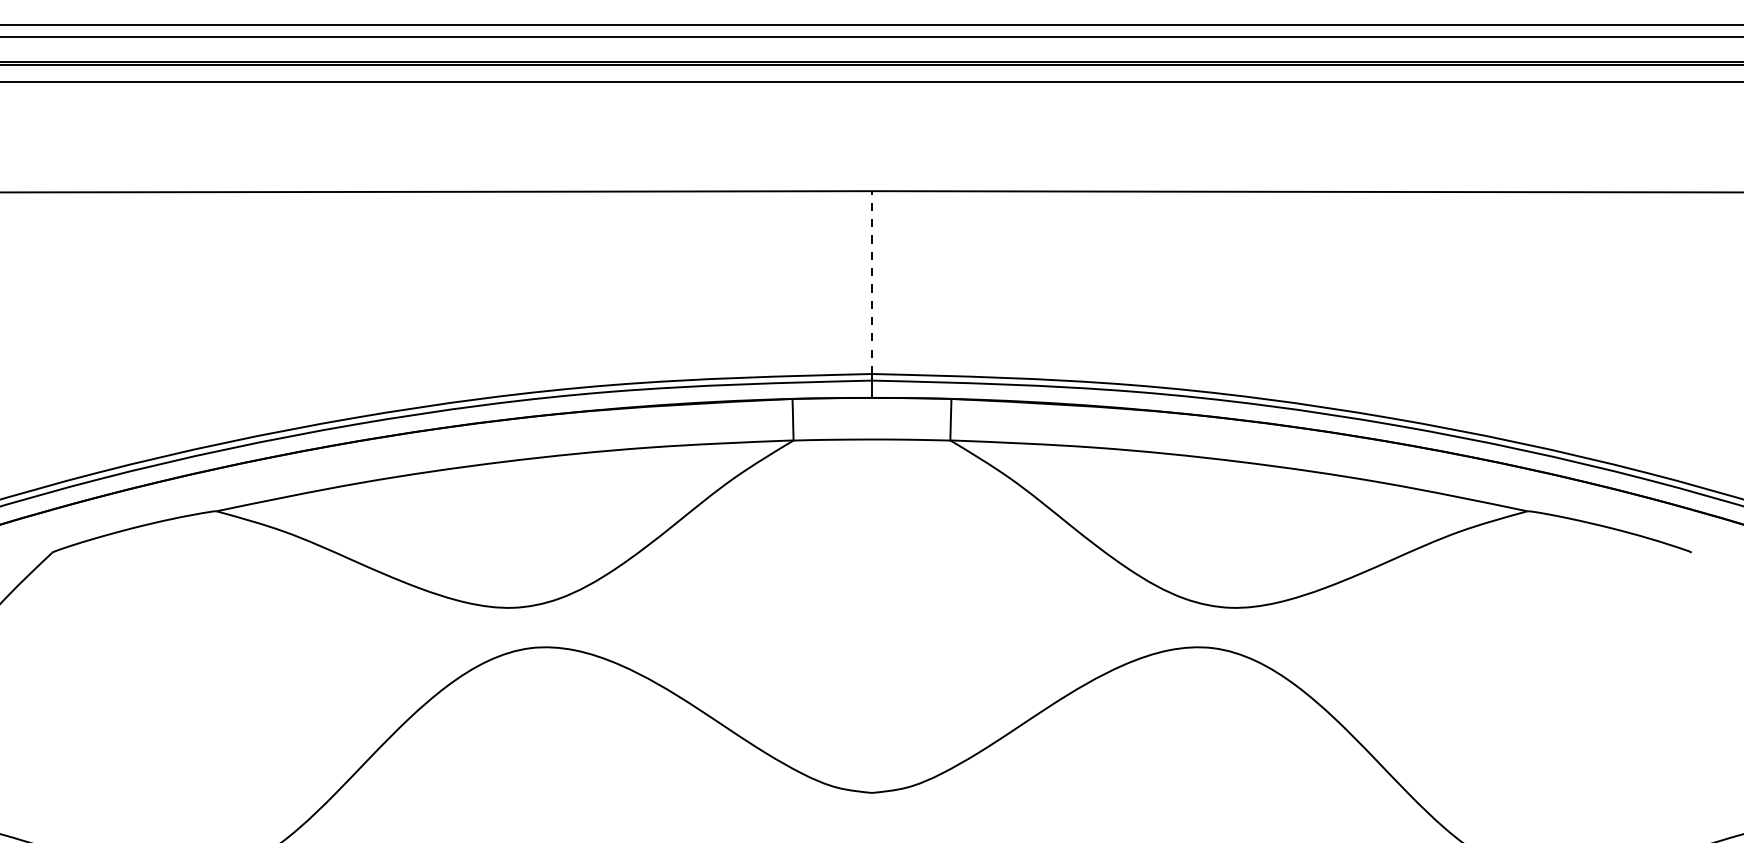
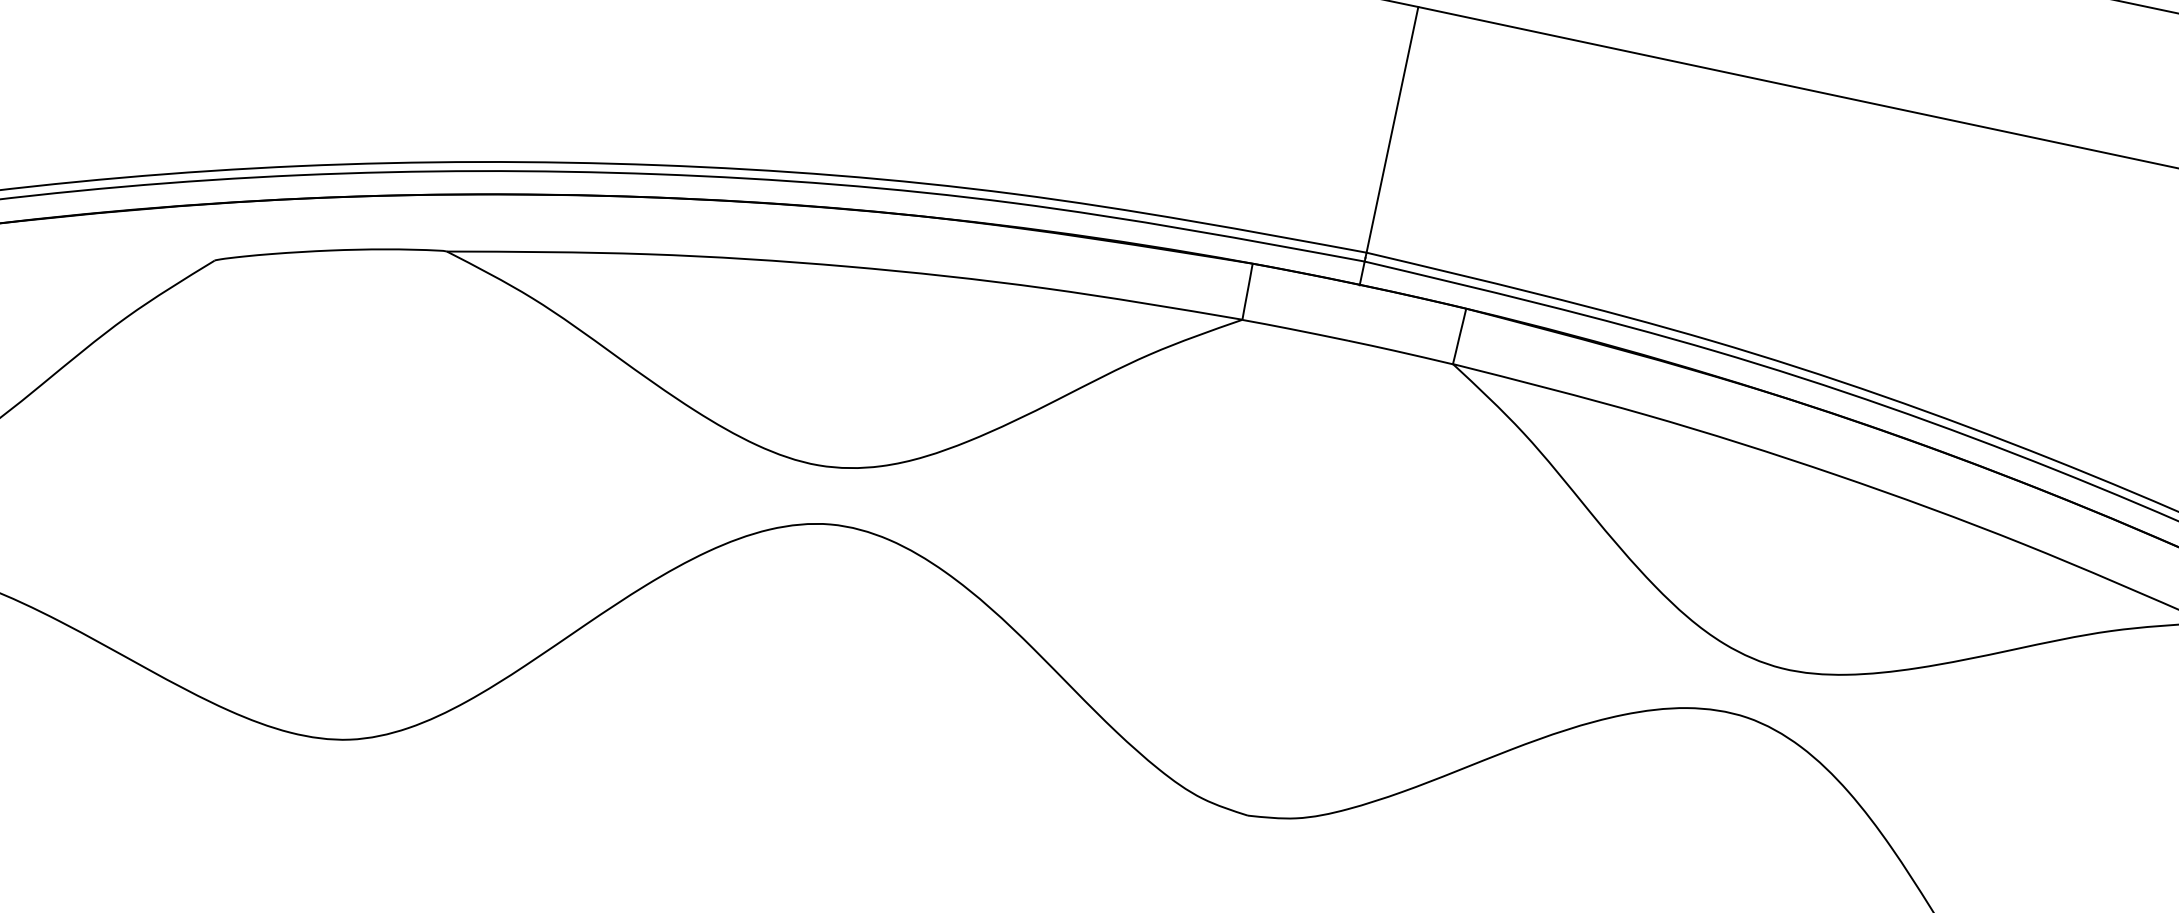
line: (872, 282) -> (1393, 129), dashed -> solid

